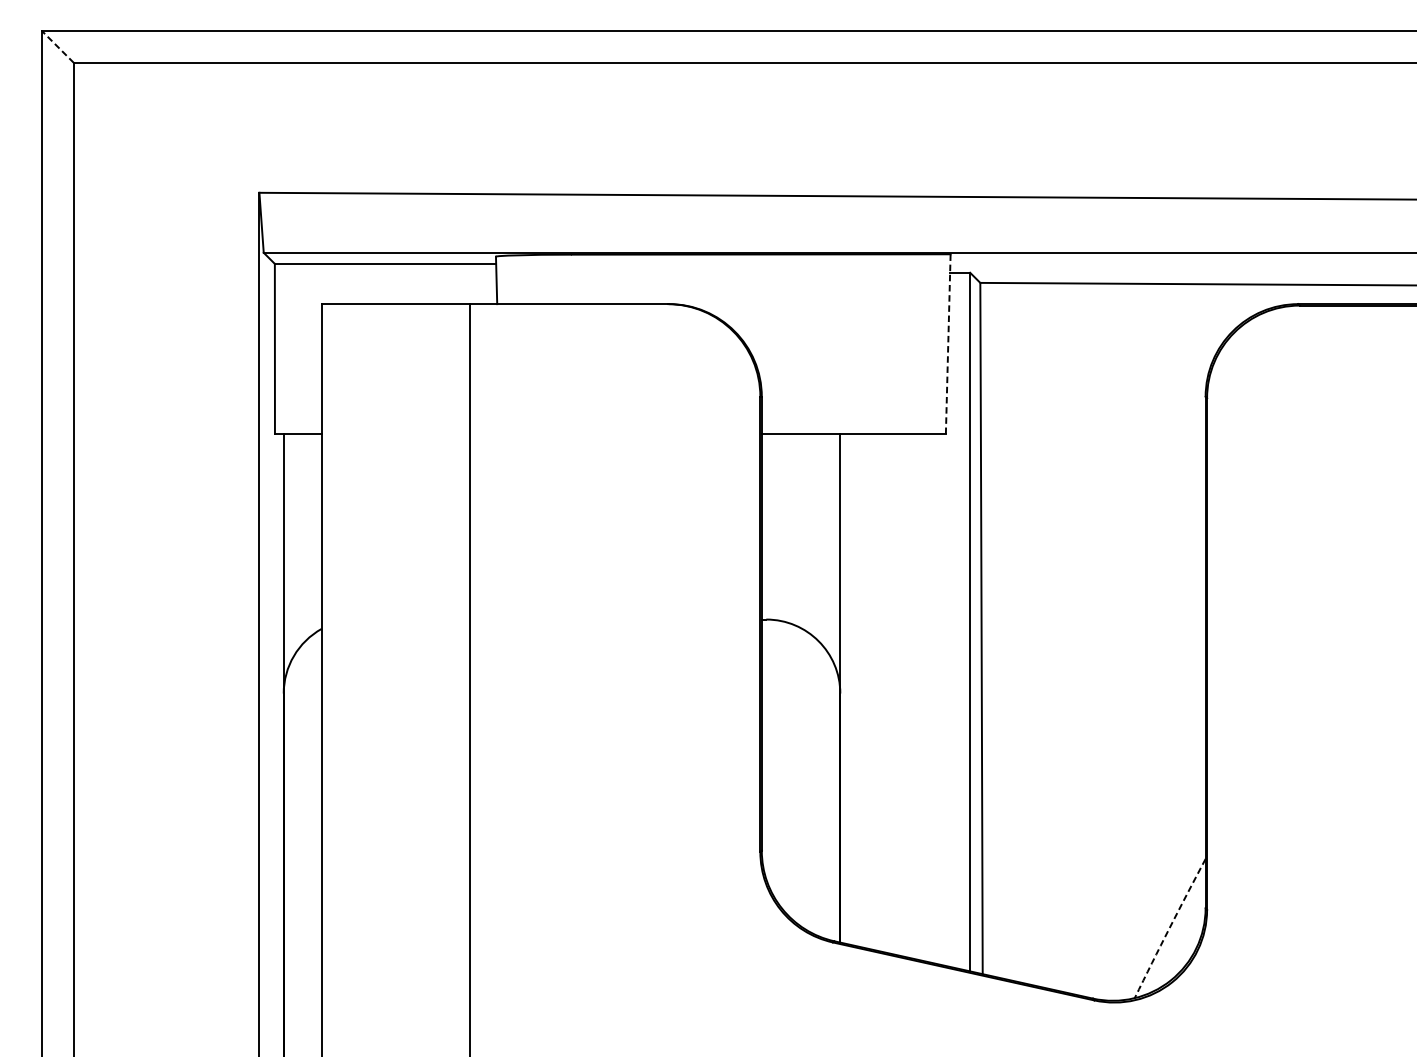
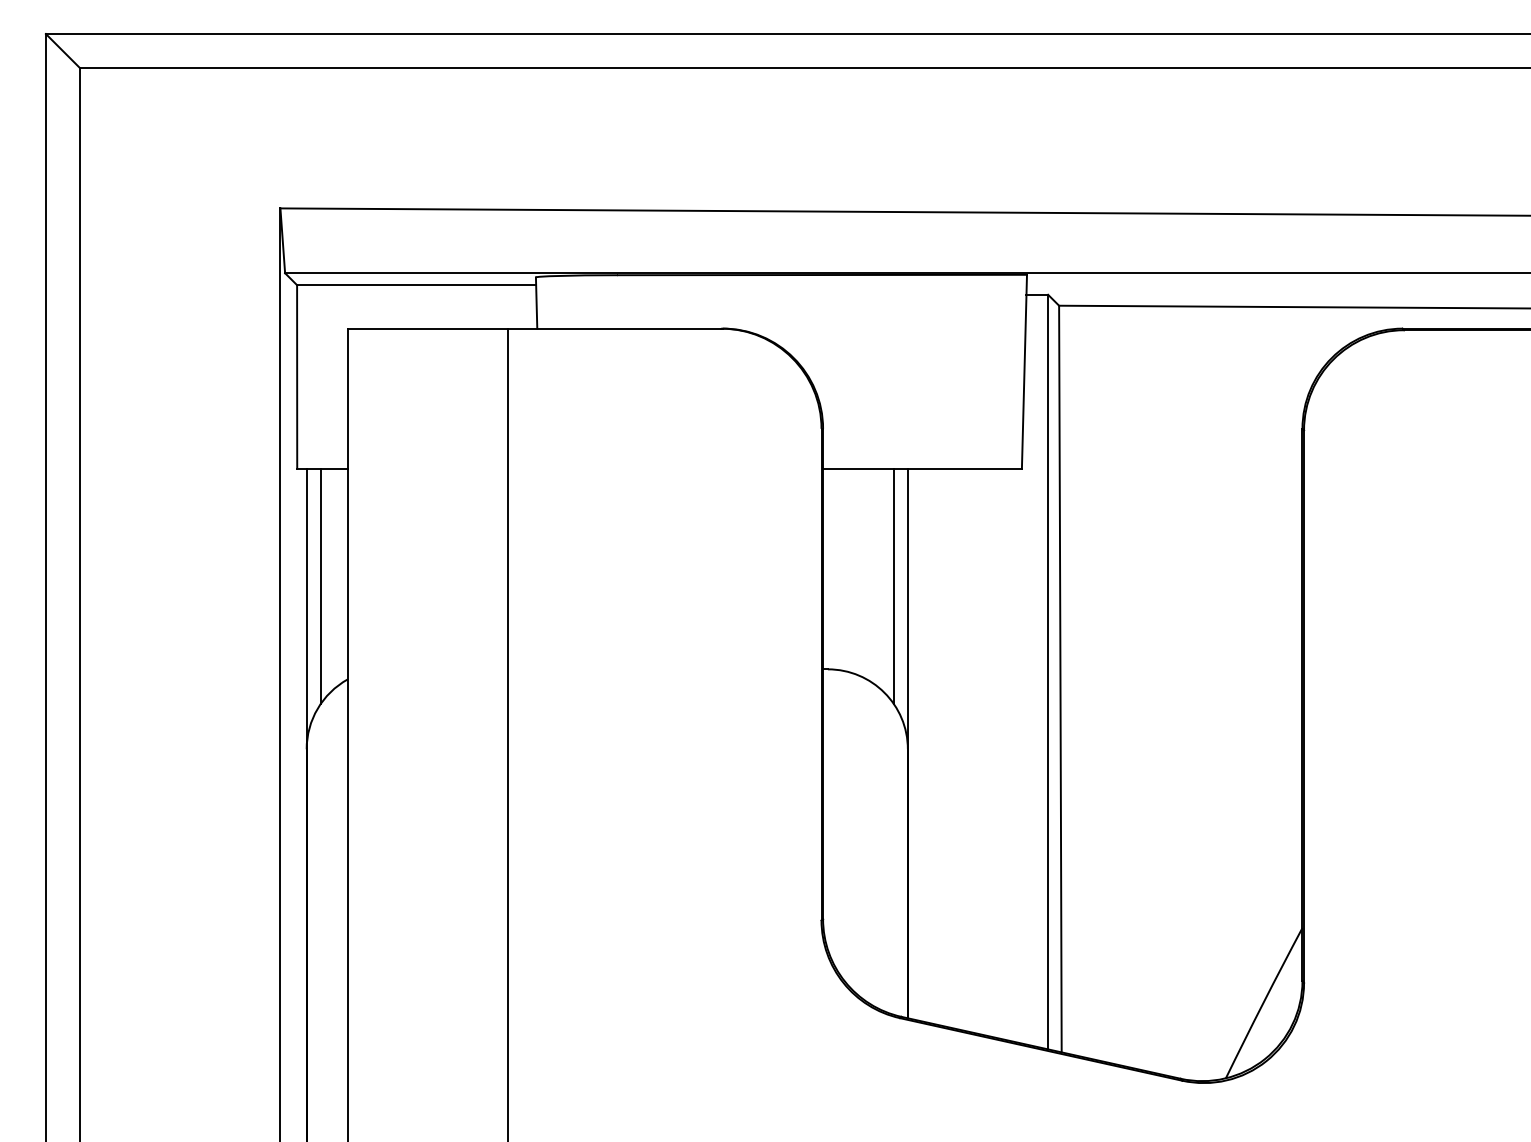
line: (57, 46) -> (62, 50), dashed -> solid
line: (948, 343) -> (1024, 371), dashed -> solid
line: (296, 542) -> (320, 586), added
line: (827, 542) -> (893, 586), added
arc: (1169, 927) -> (1263, 1002), dashed -> solid

